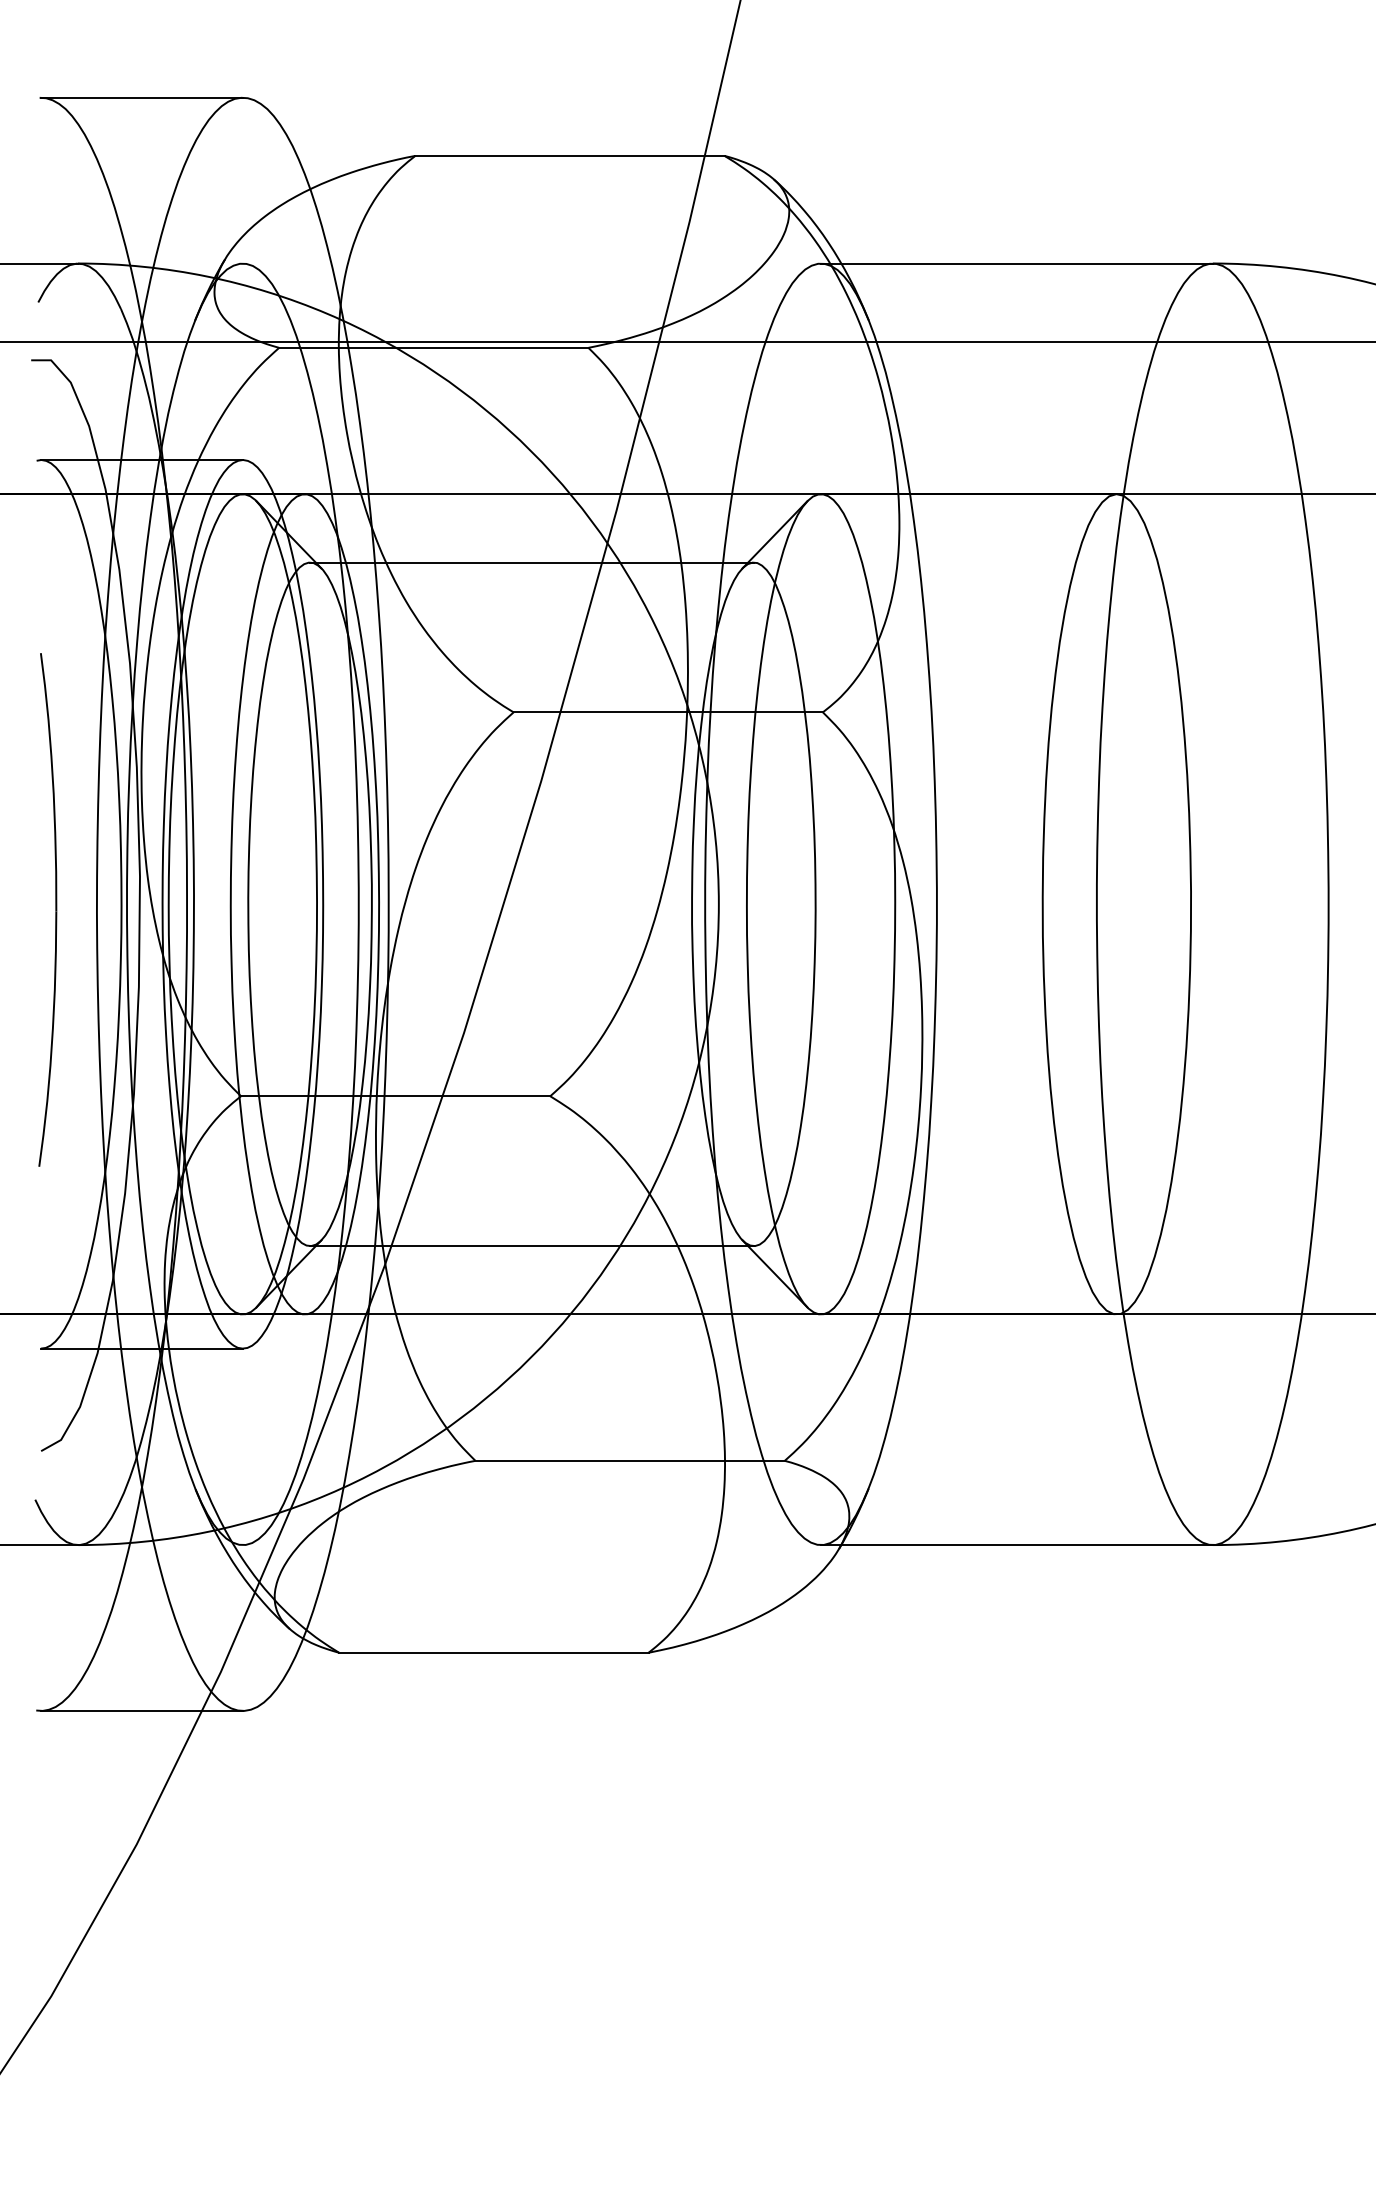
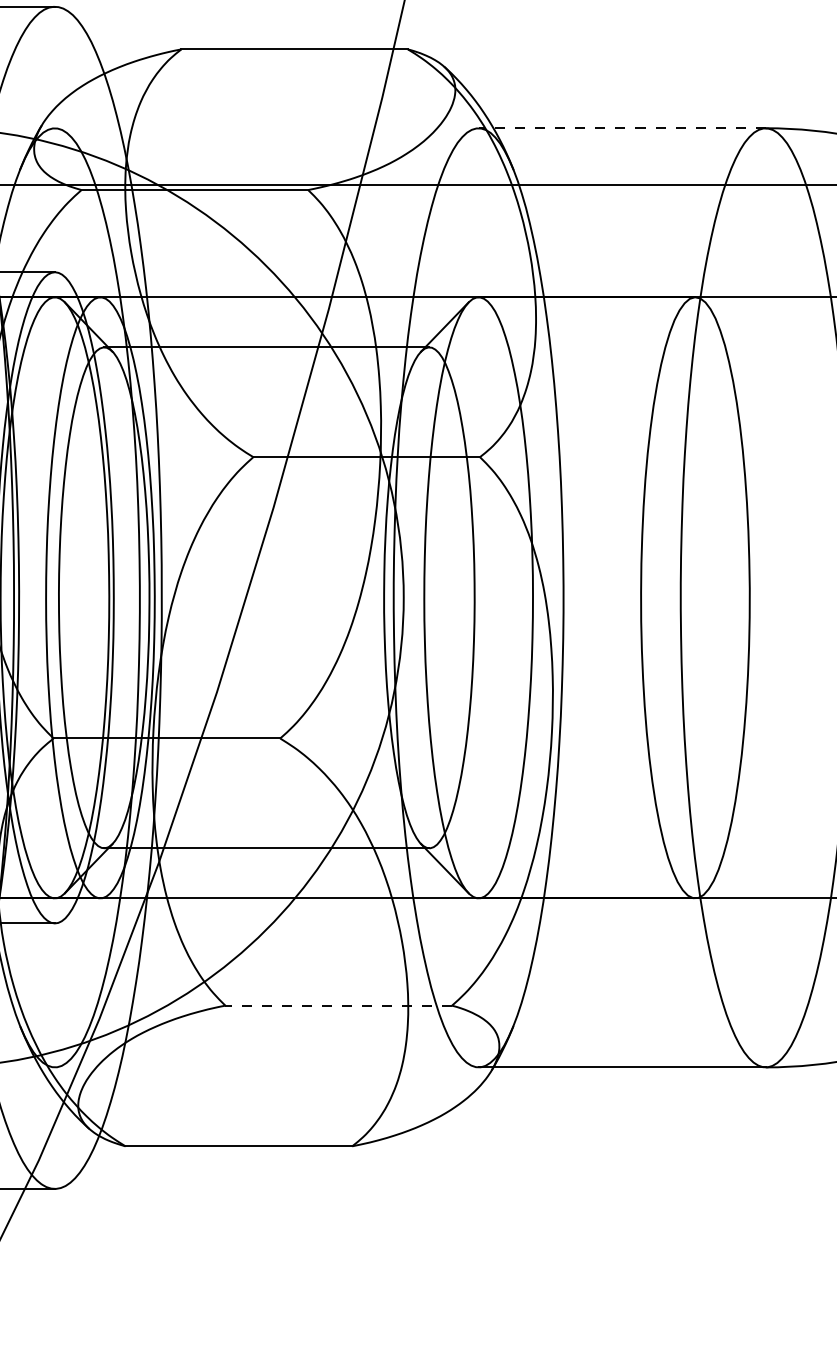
line: (1016, 263) -> (621, 128), solid -> dashed
line: (630, 1460) -> (339, 1005), solid -> dashed

